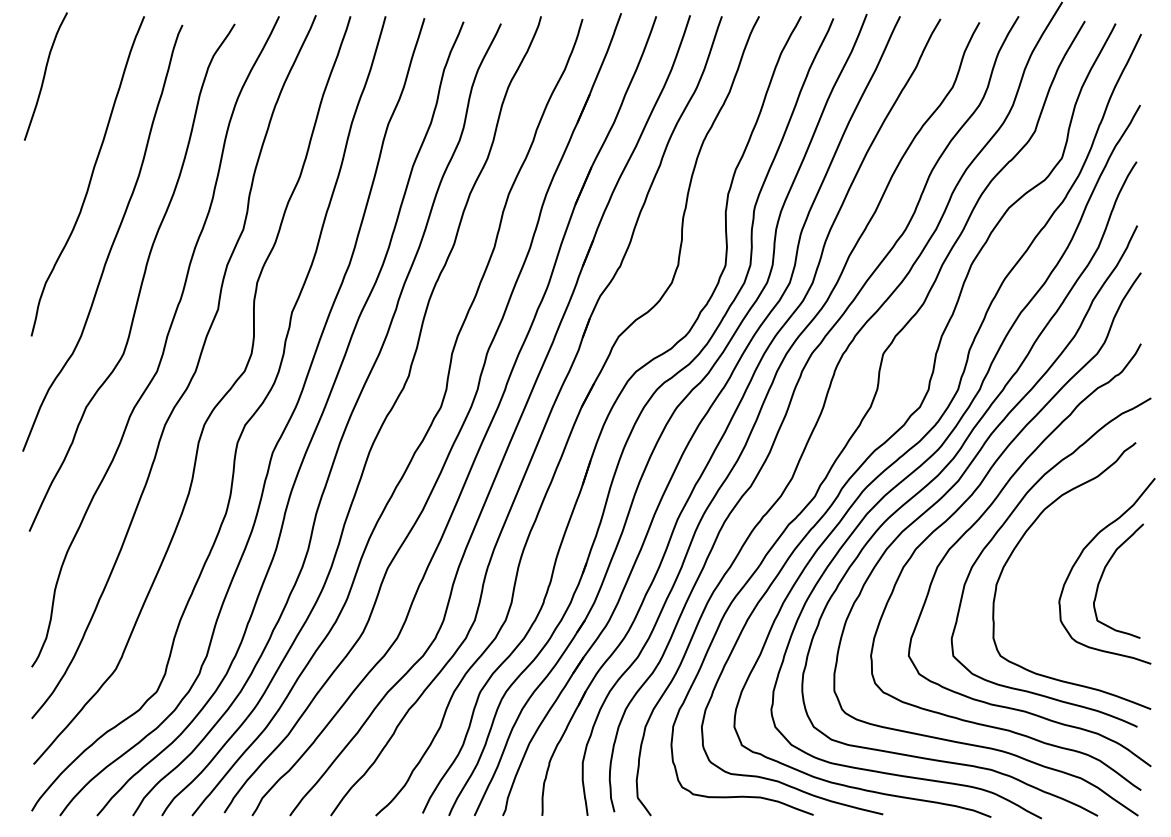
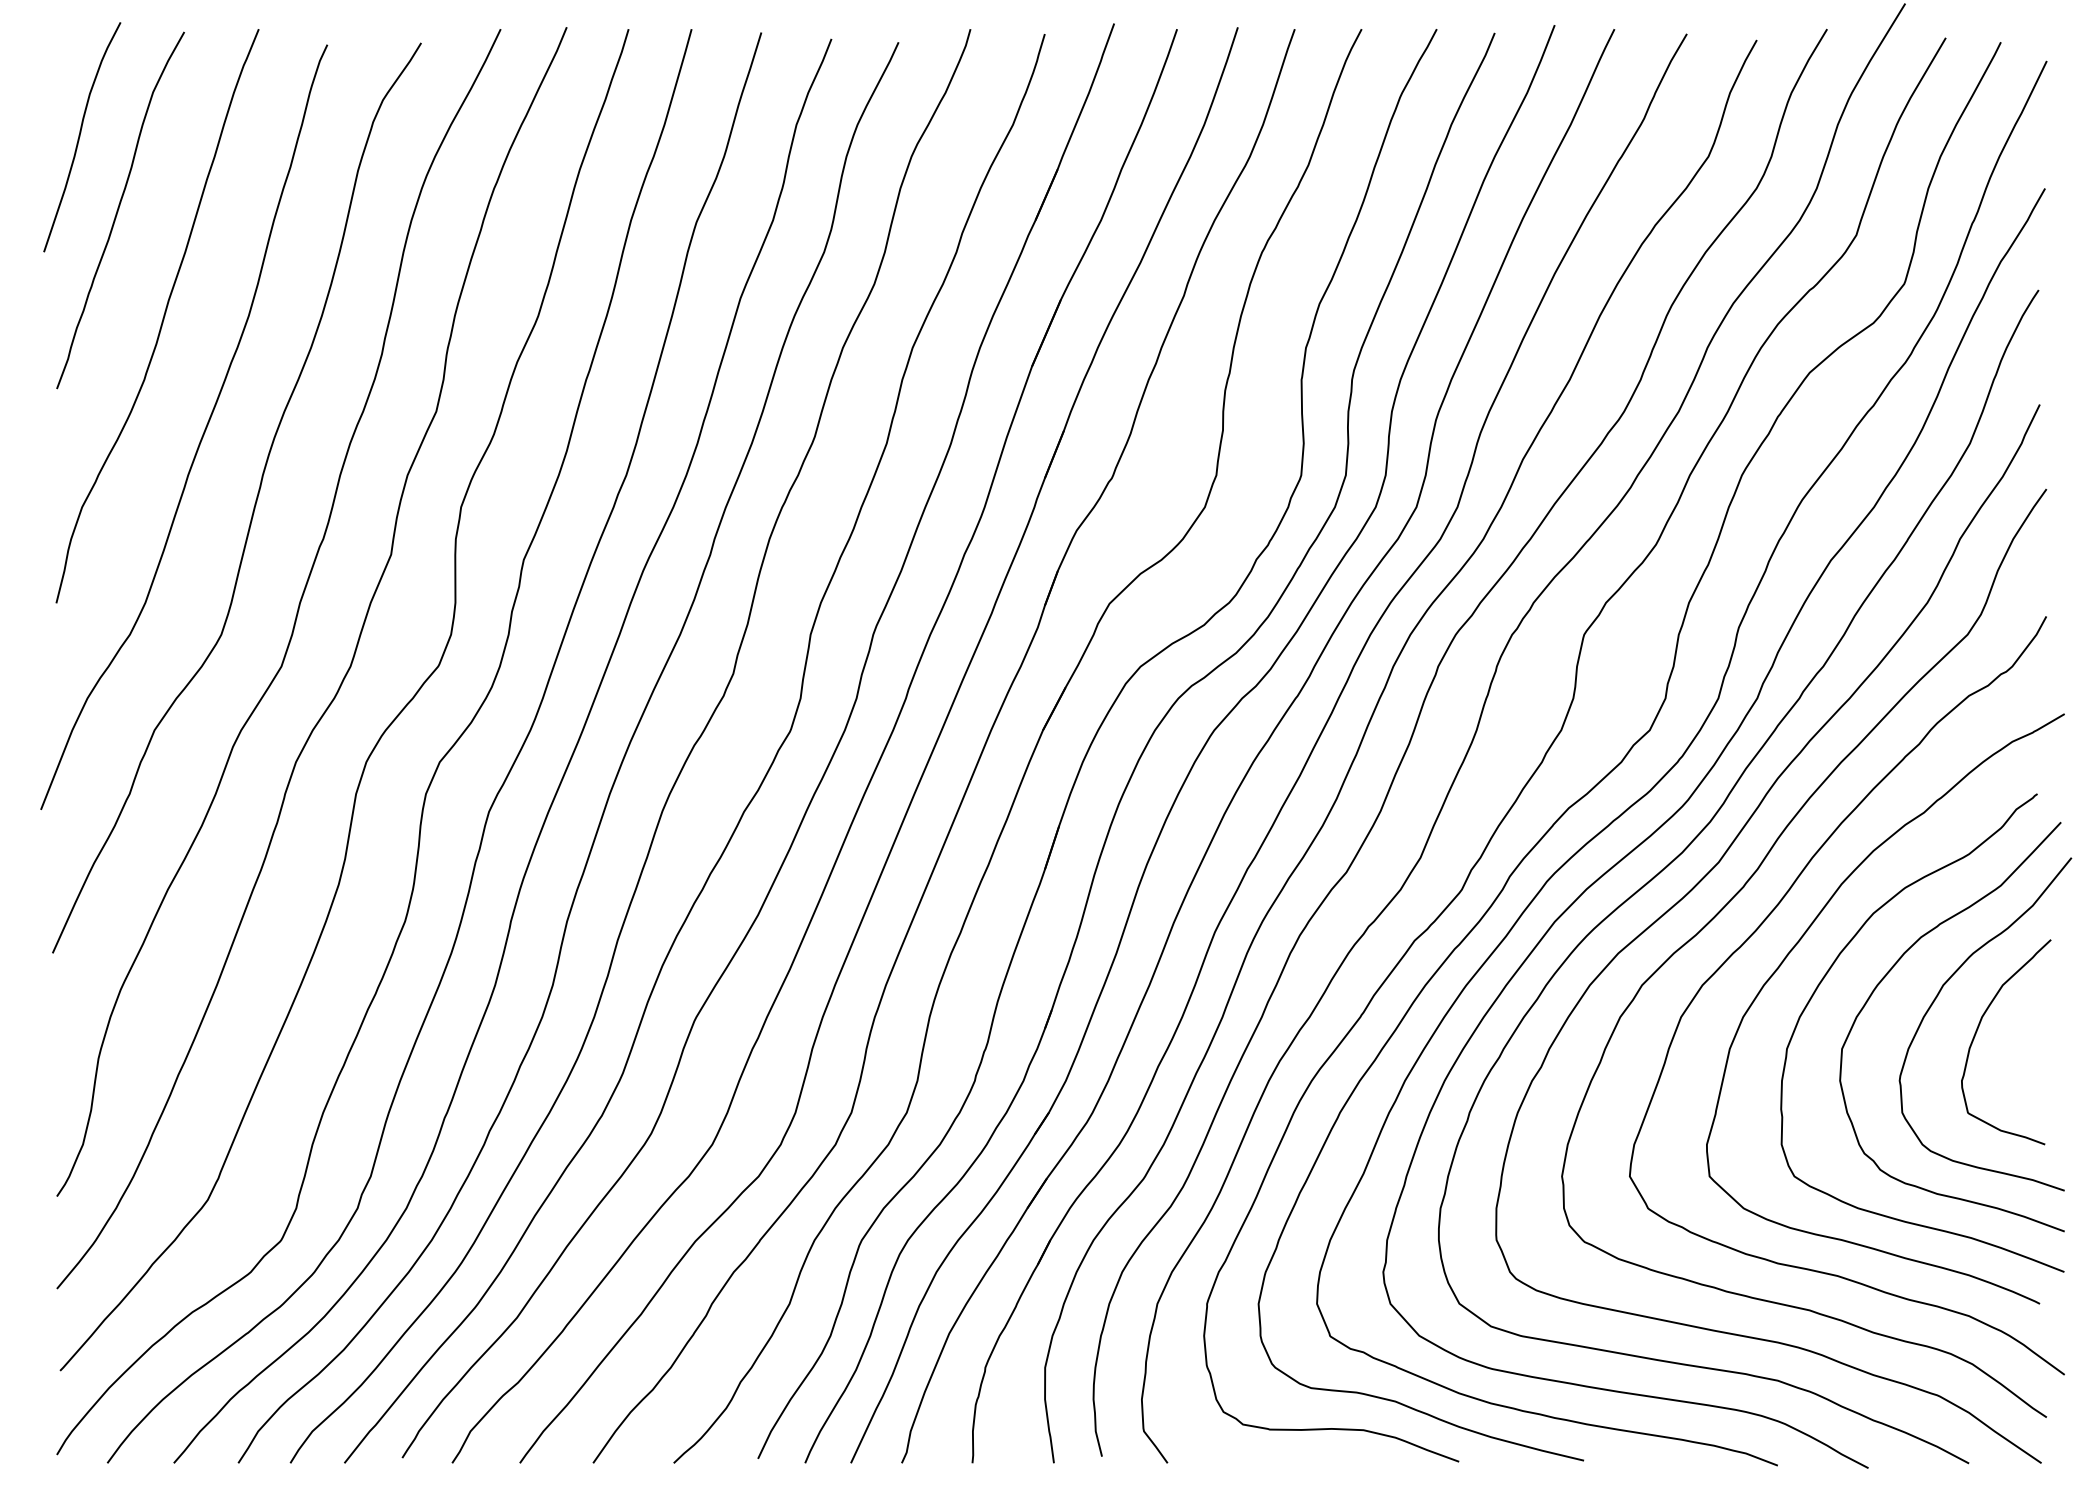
curve: (66, 117) -> (119, 210), added
curve: (1053, 543) -> (1889, 974), added

